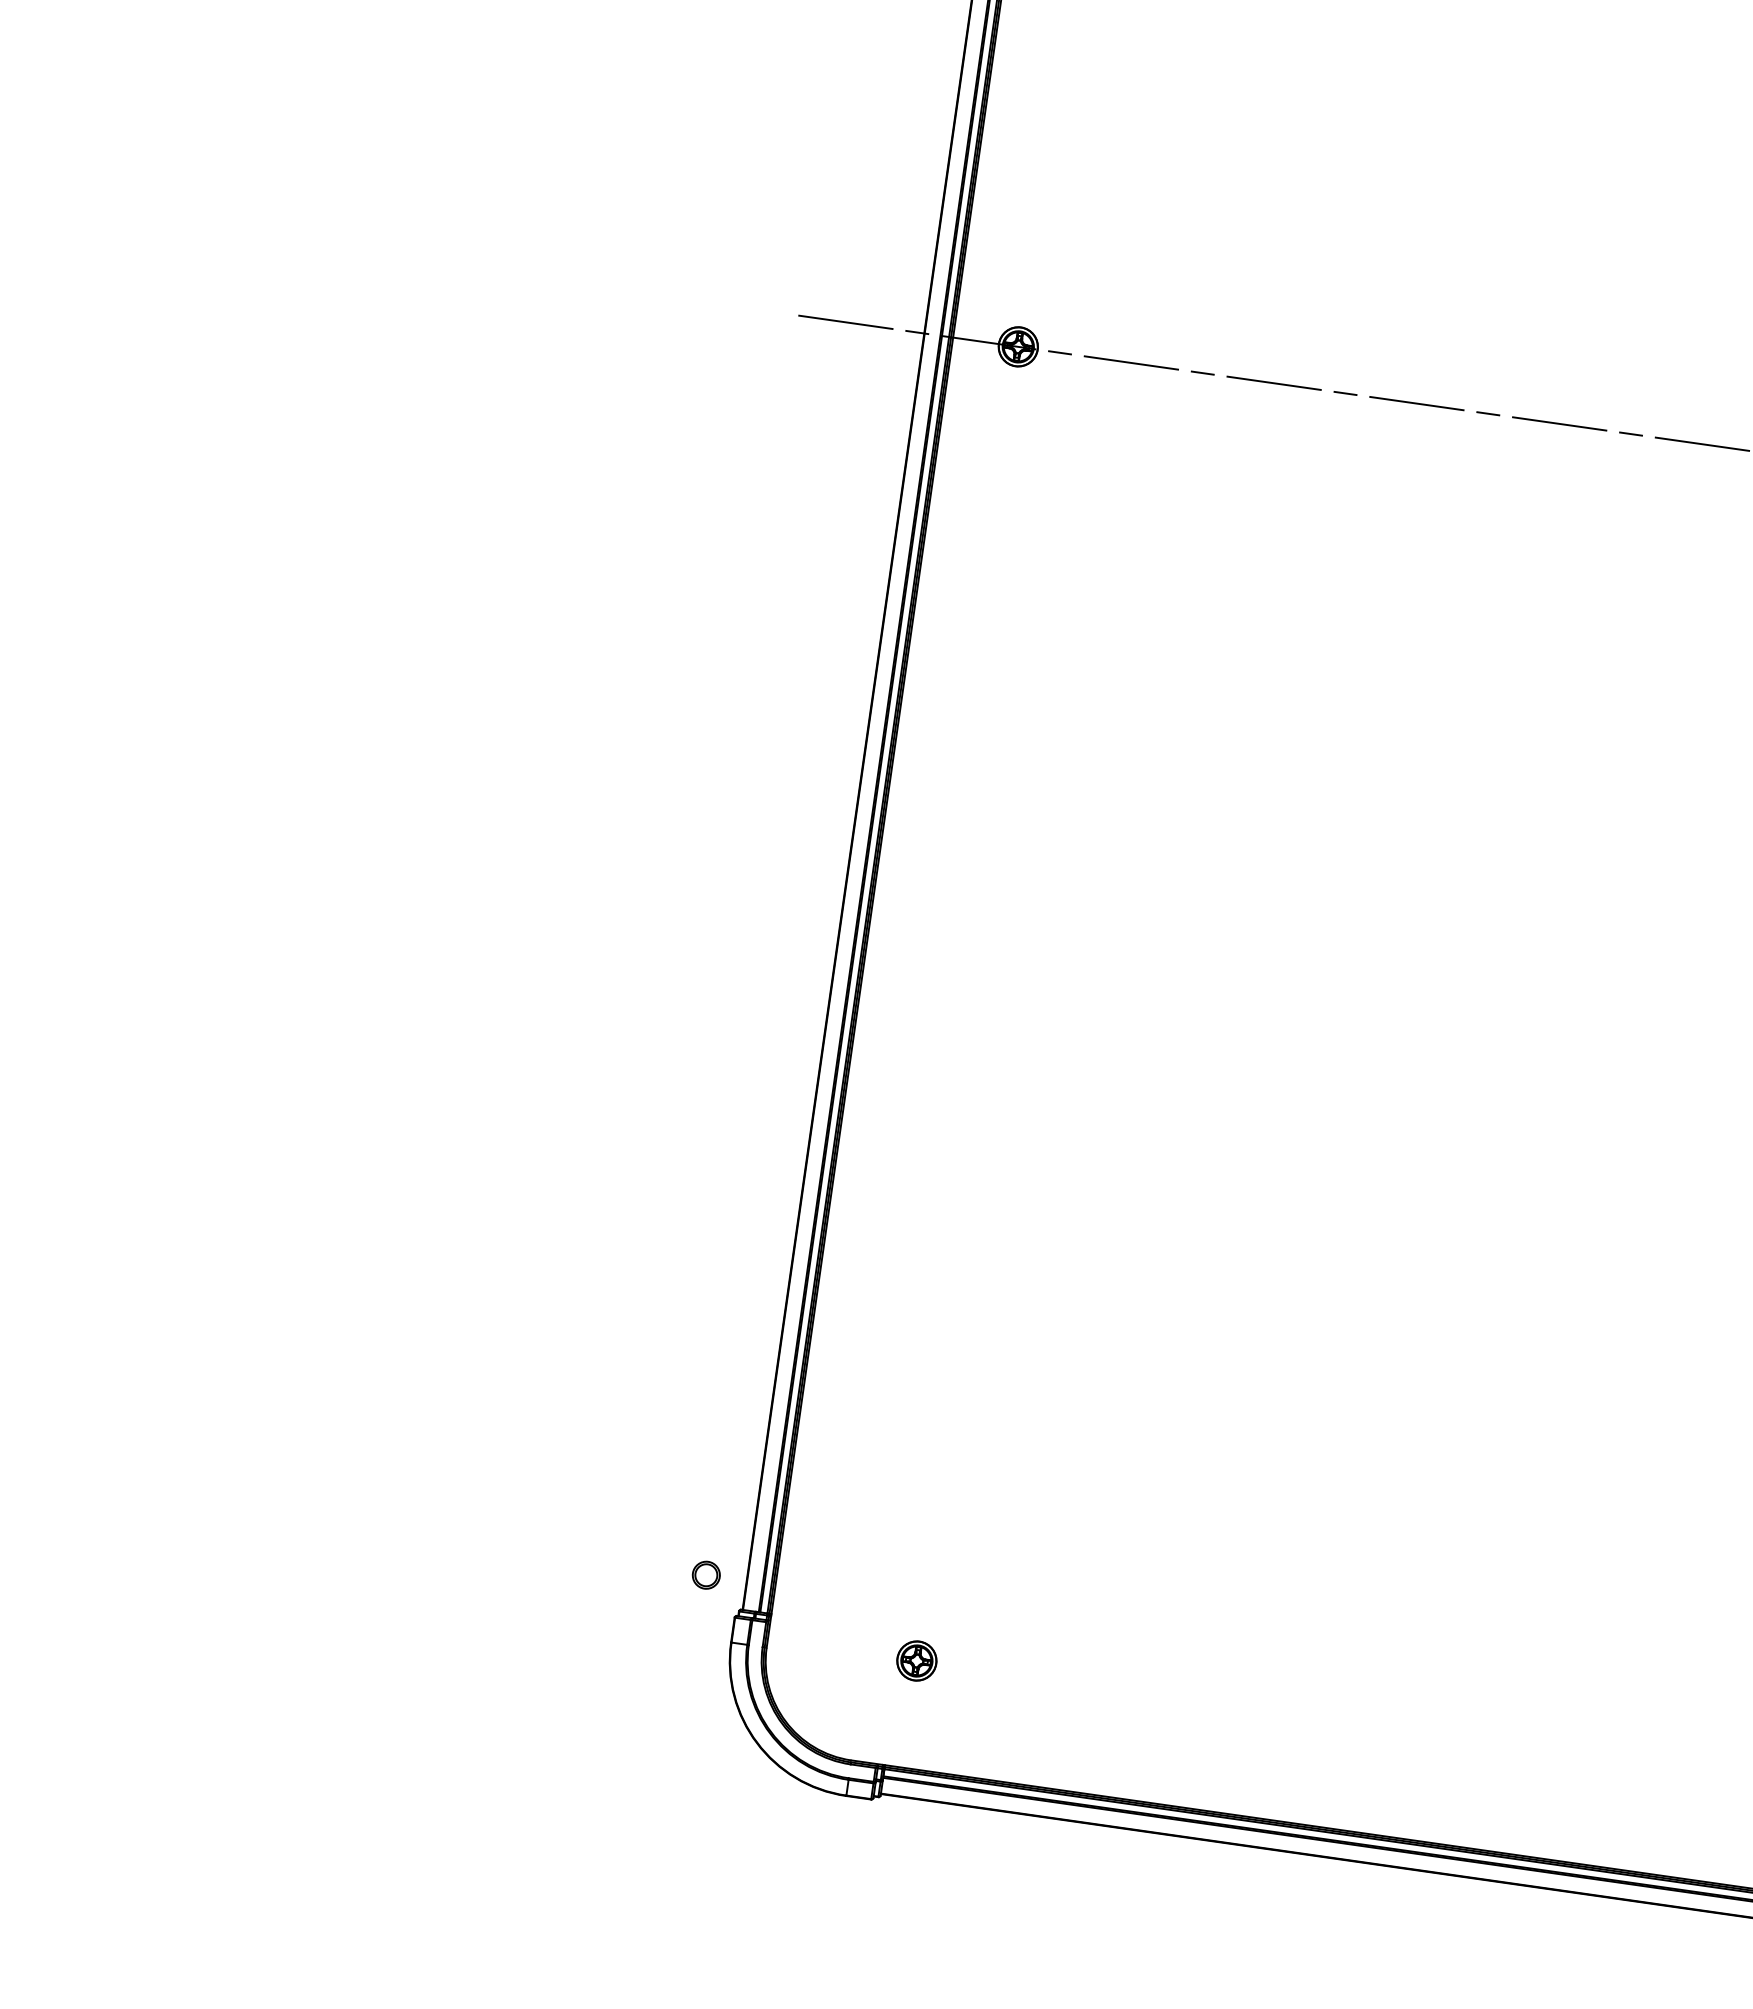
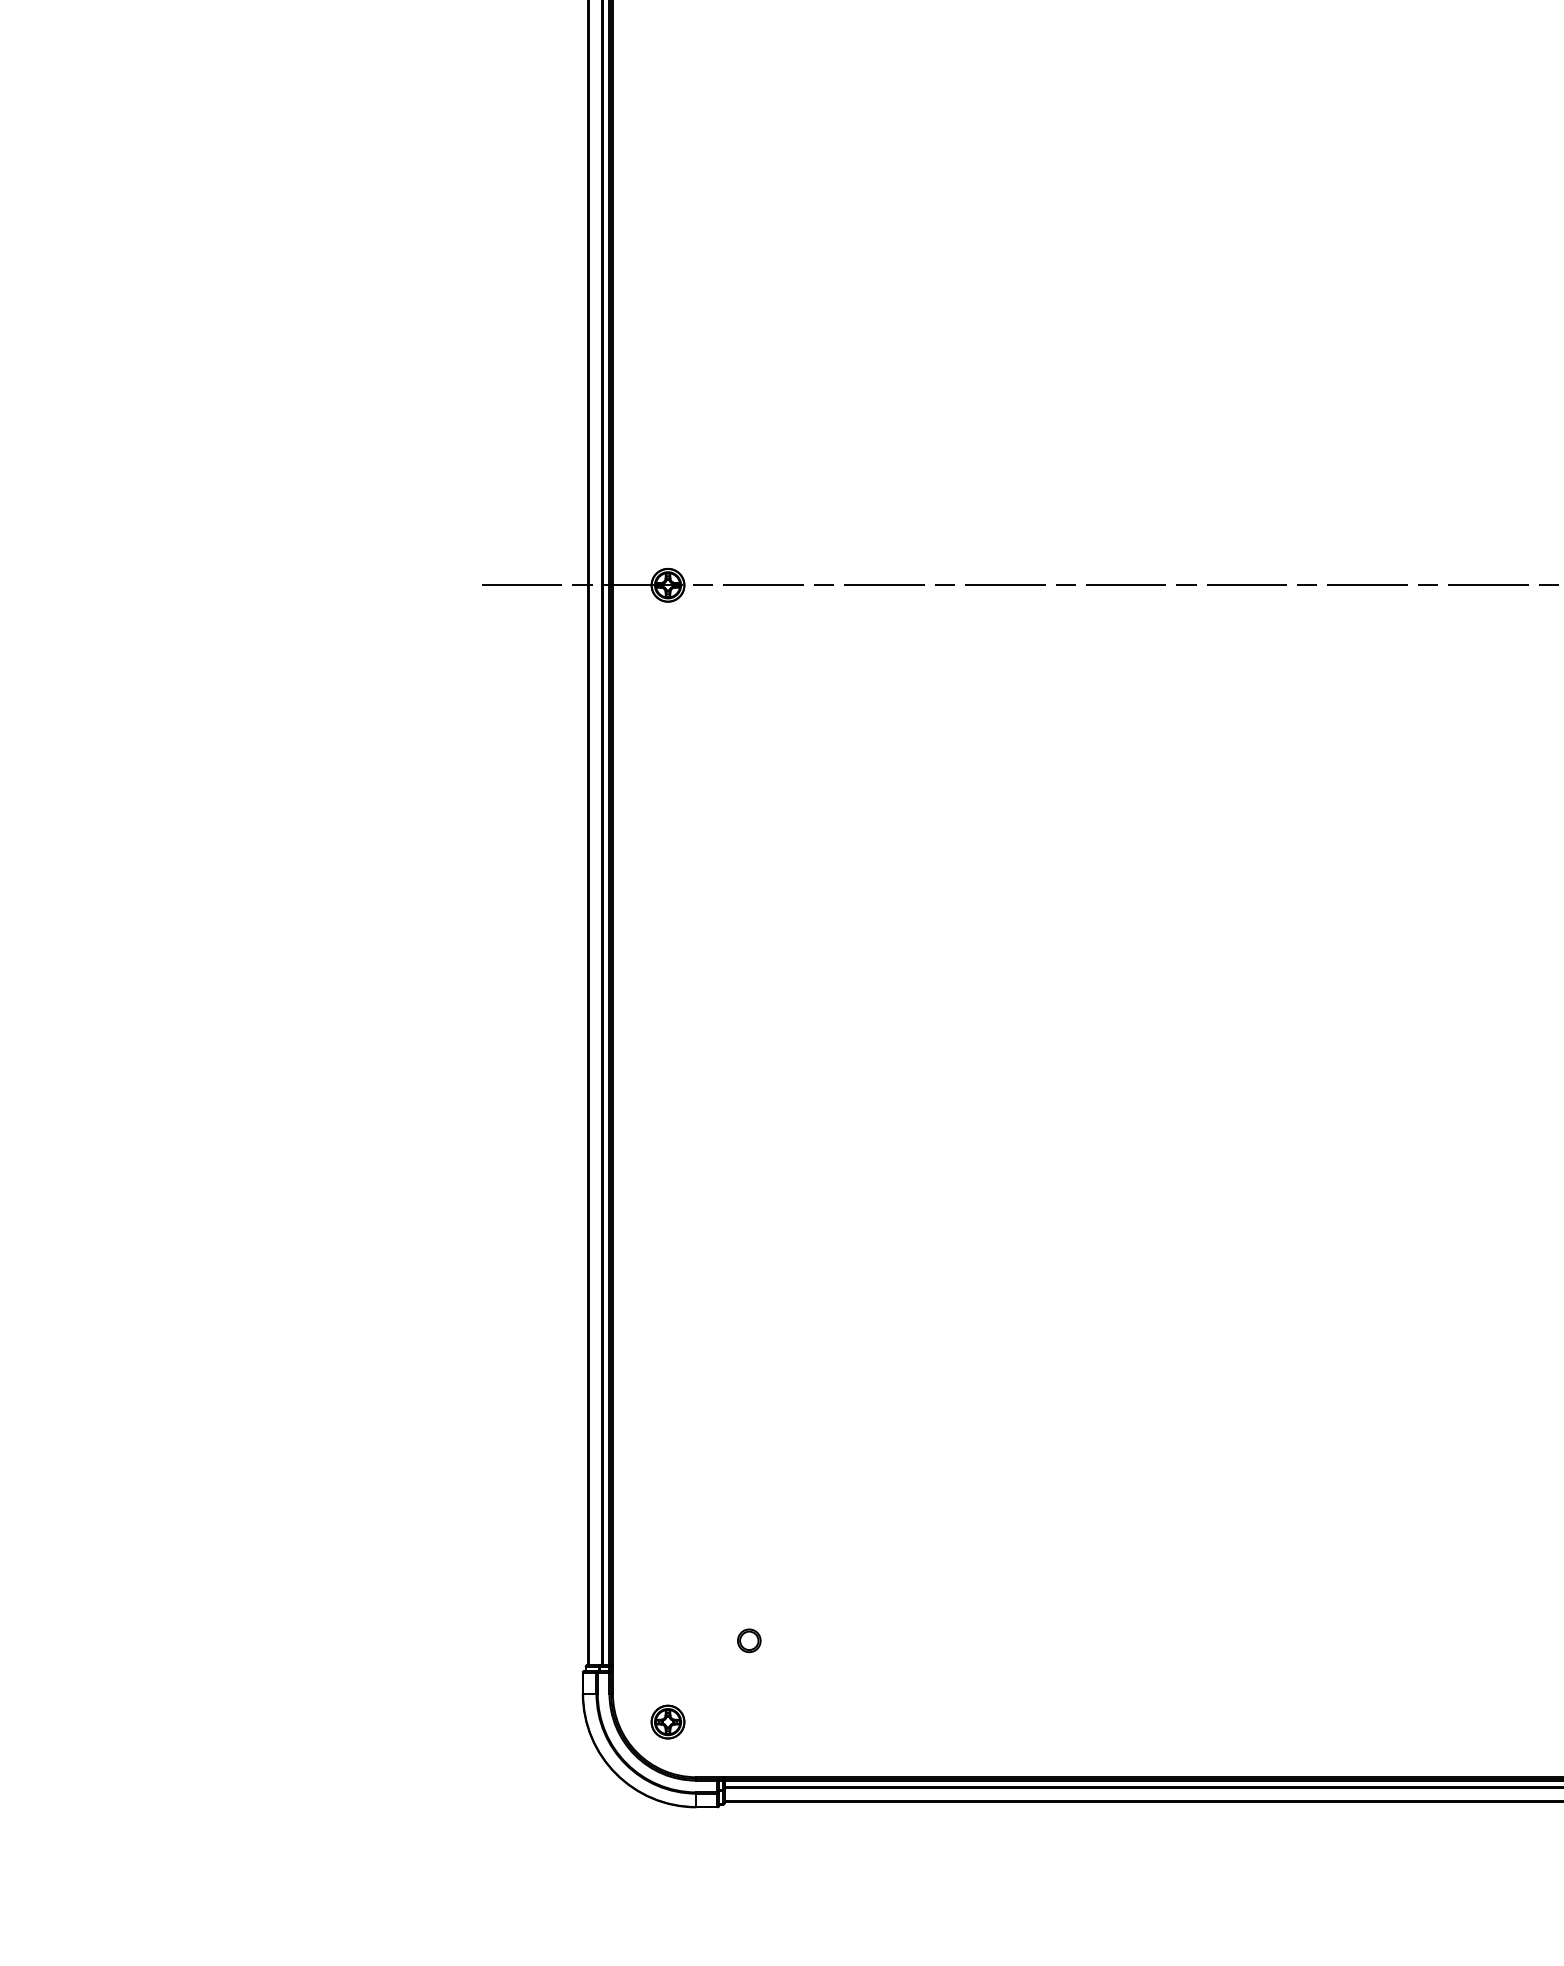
part: (706, 1574) -> (749, 1640), moved
part: (916, 1660) -> (667, 1721), moved

